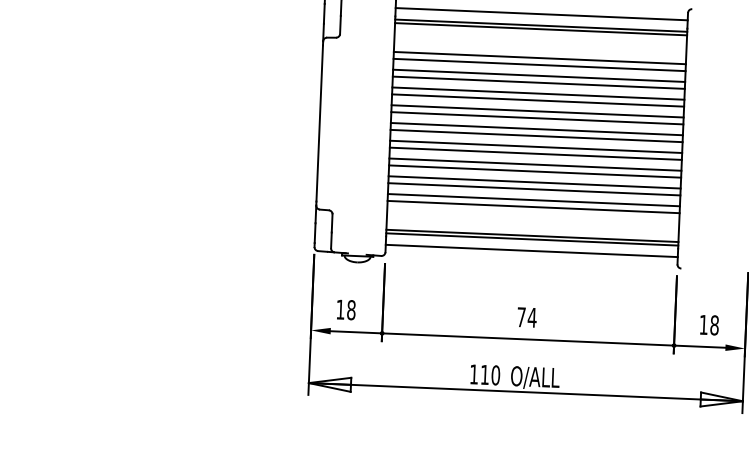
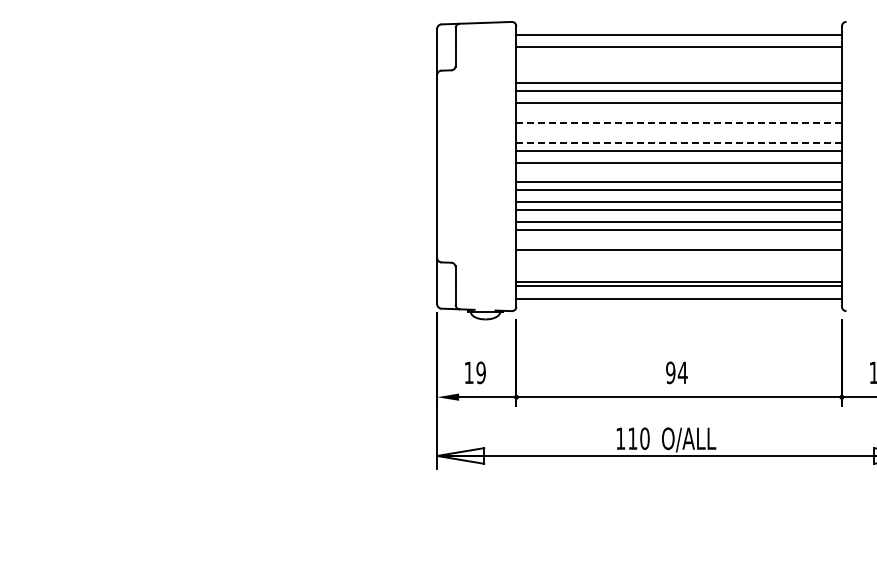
line: (540, 29) -> (678, 51), removed
line: (538, 83) -> (678, 111), removed
line: (538, 93) -> (679, 123), solid -> dashed
line: (537, 100) -> (678, 130), removed
line: (537, 111) -> (679, 142), solid -> dashed
line: (536, 136) -> (678, 170), removed
line: (533, 199) -> (678, 241), removed
text: (350, 309) -> (480, 372), 18 -> 19
text: (521, 316) -> (670, 372), 74 -> 94

